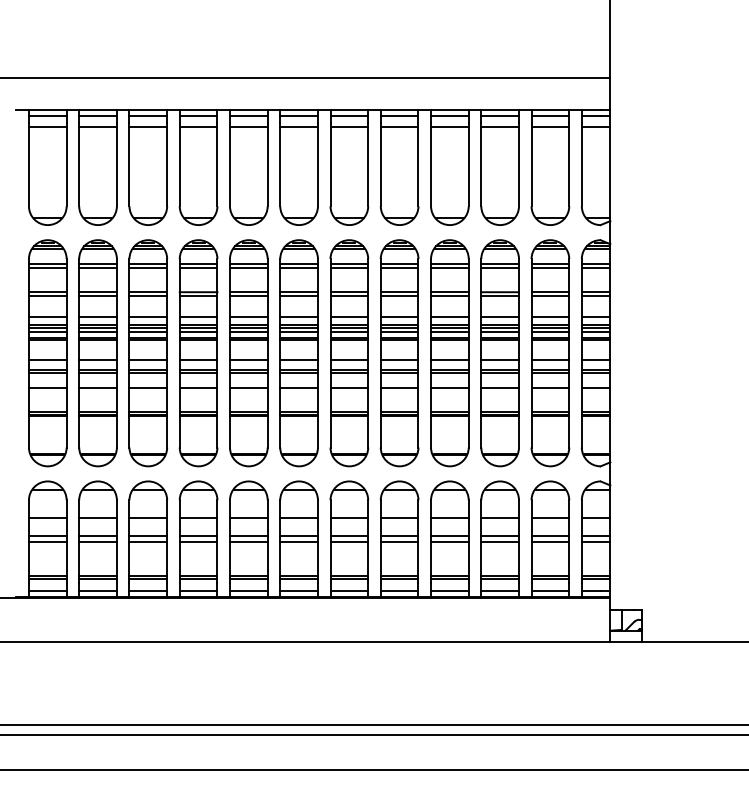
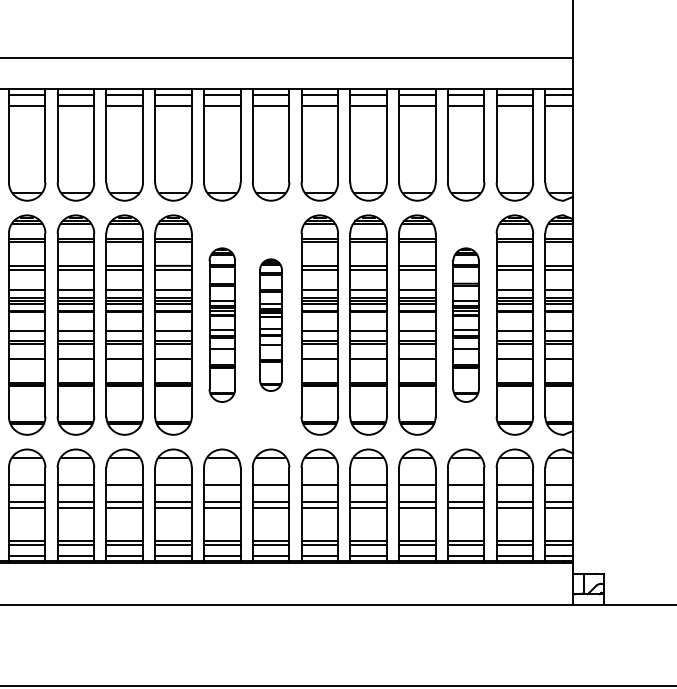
part: (248, 353) -> (221, 325), size x0.7
part: (298, 353) -> (270, 325), size x0.6
part: (499, 353) -> (465, 325), size x0.7

